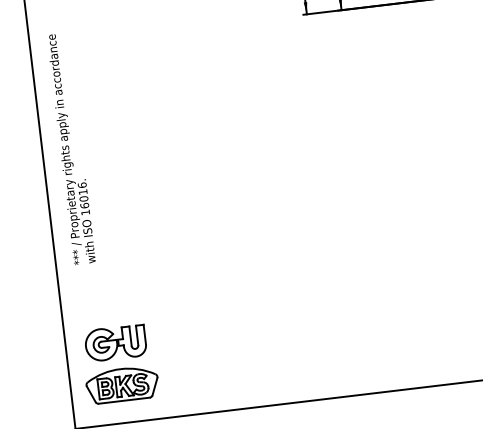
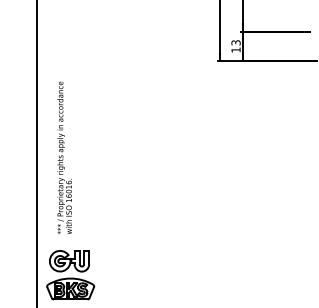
text: (70, 148) -> (64, 157), moved

